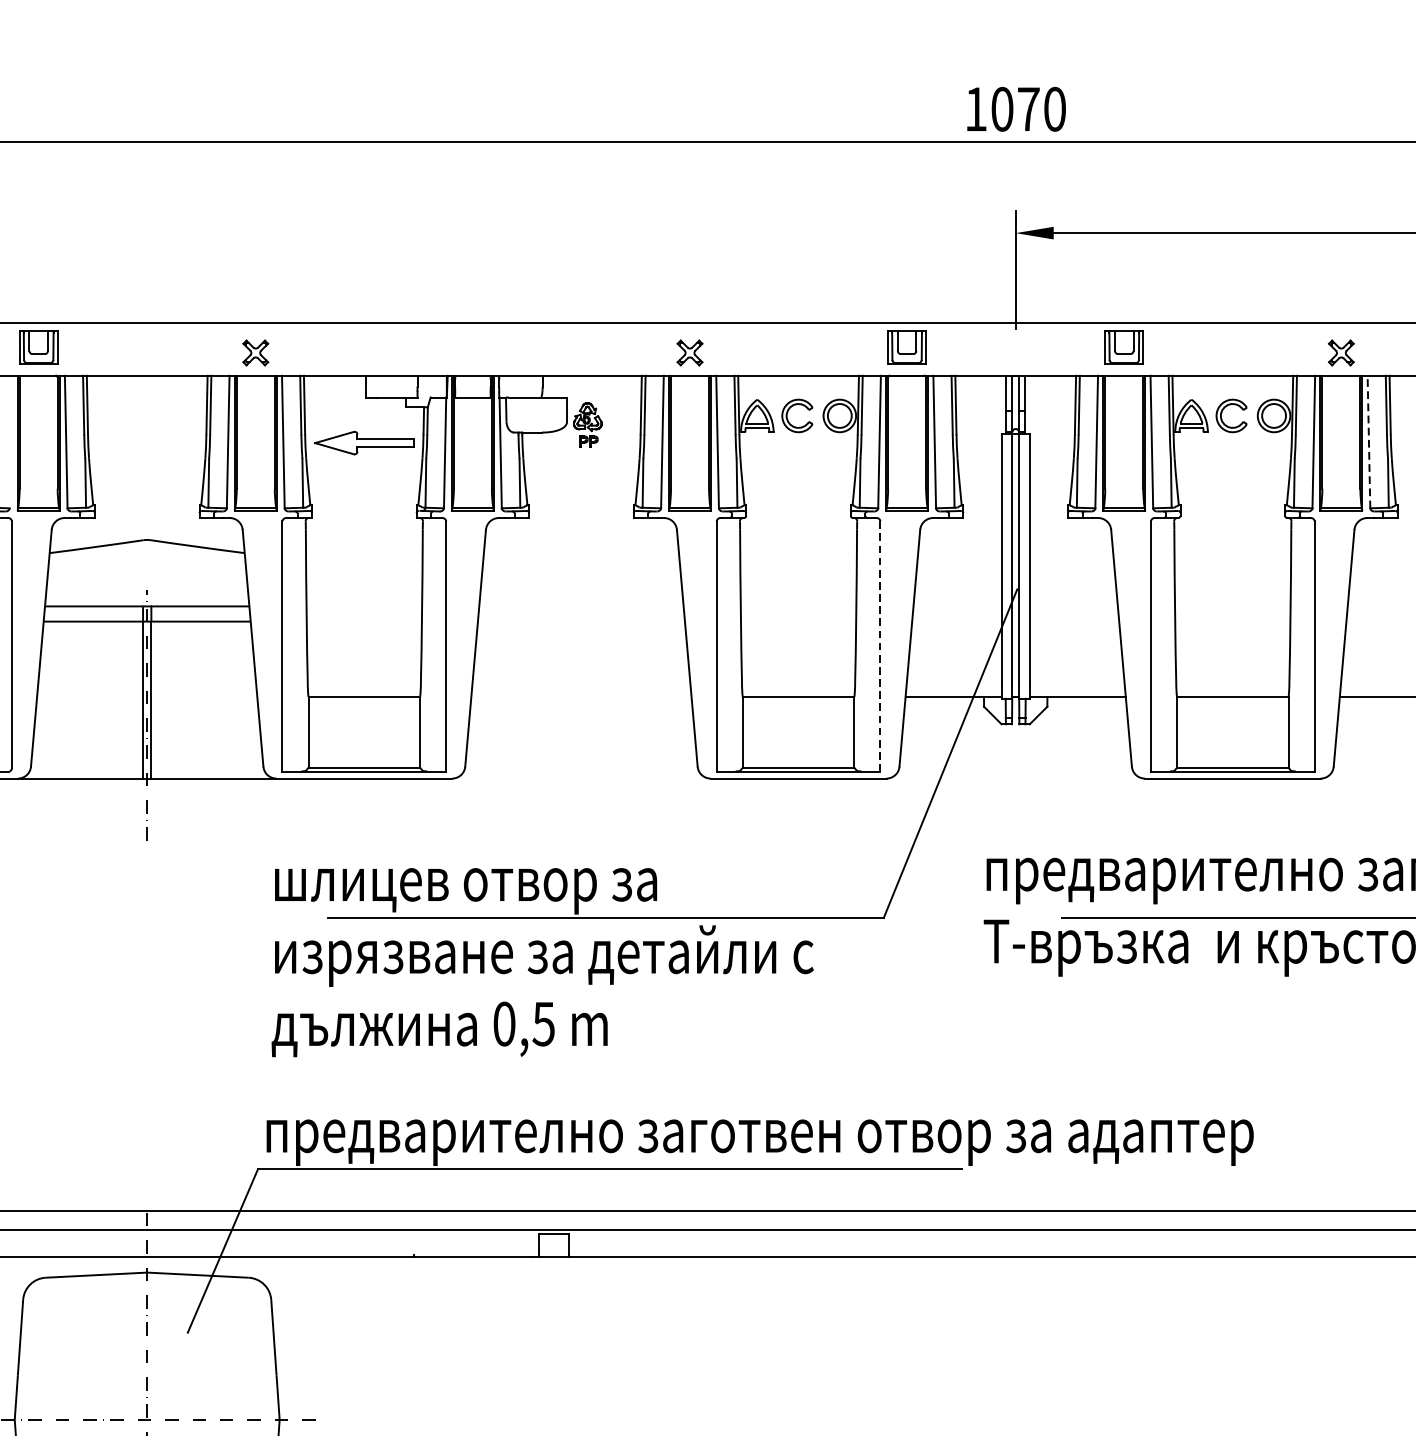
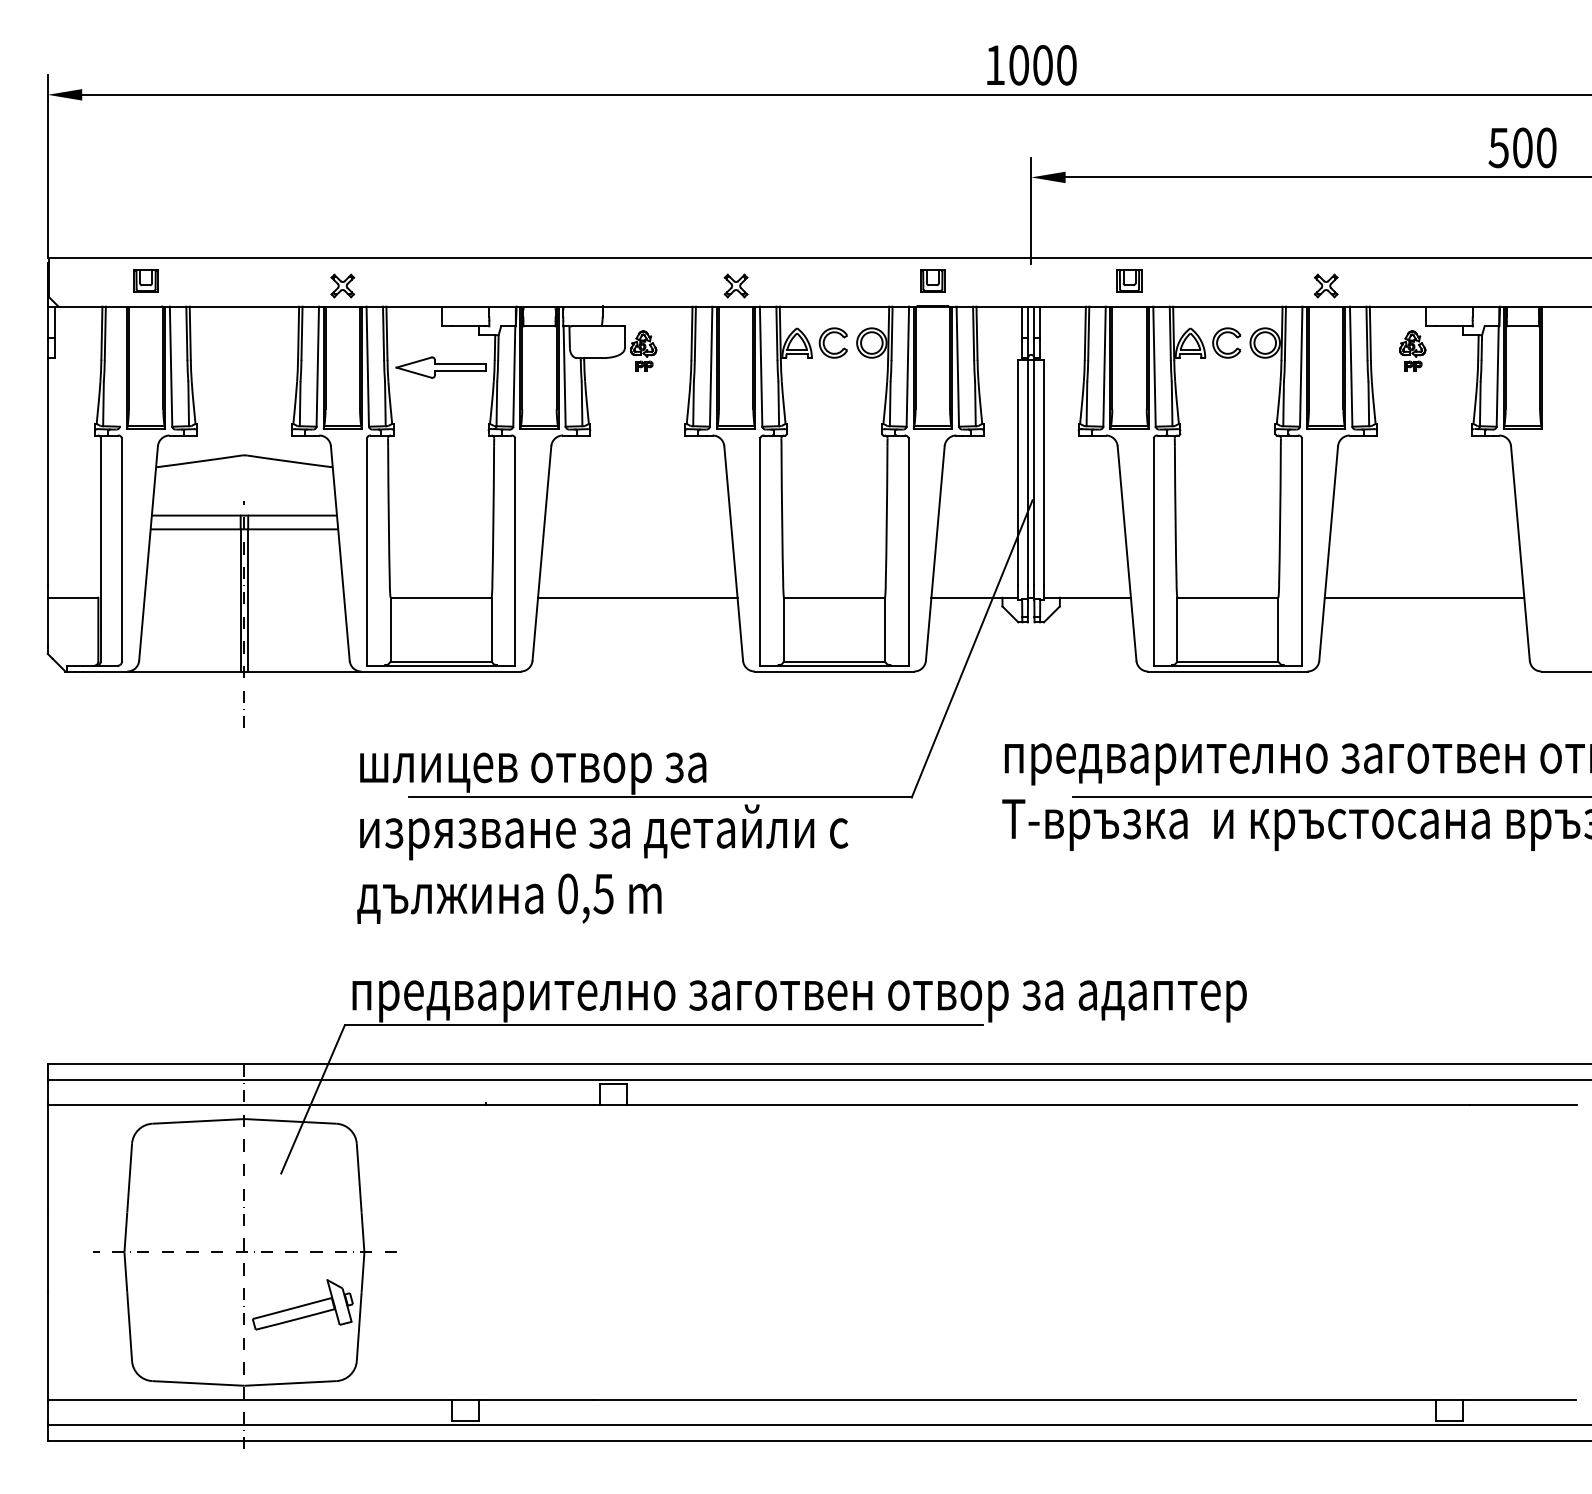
text: (1028, 109) -> (1042, 65), 1070 -> 1000
part: (37, 346) -> (145, 280), size x0.71
part: (906, 346) -> (932, 280), size x0.71
part: (1124, 346) -> (1129, 280), size x0.71
line: (1369, 441) -> (1351, 366), dashed -> solid
line: (880, 647) -> (908, 552), dashed -> solid
line: (581, 696) -> (637, 597), added

